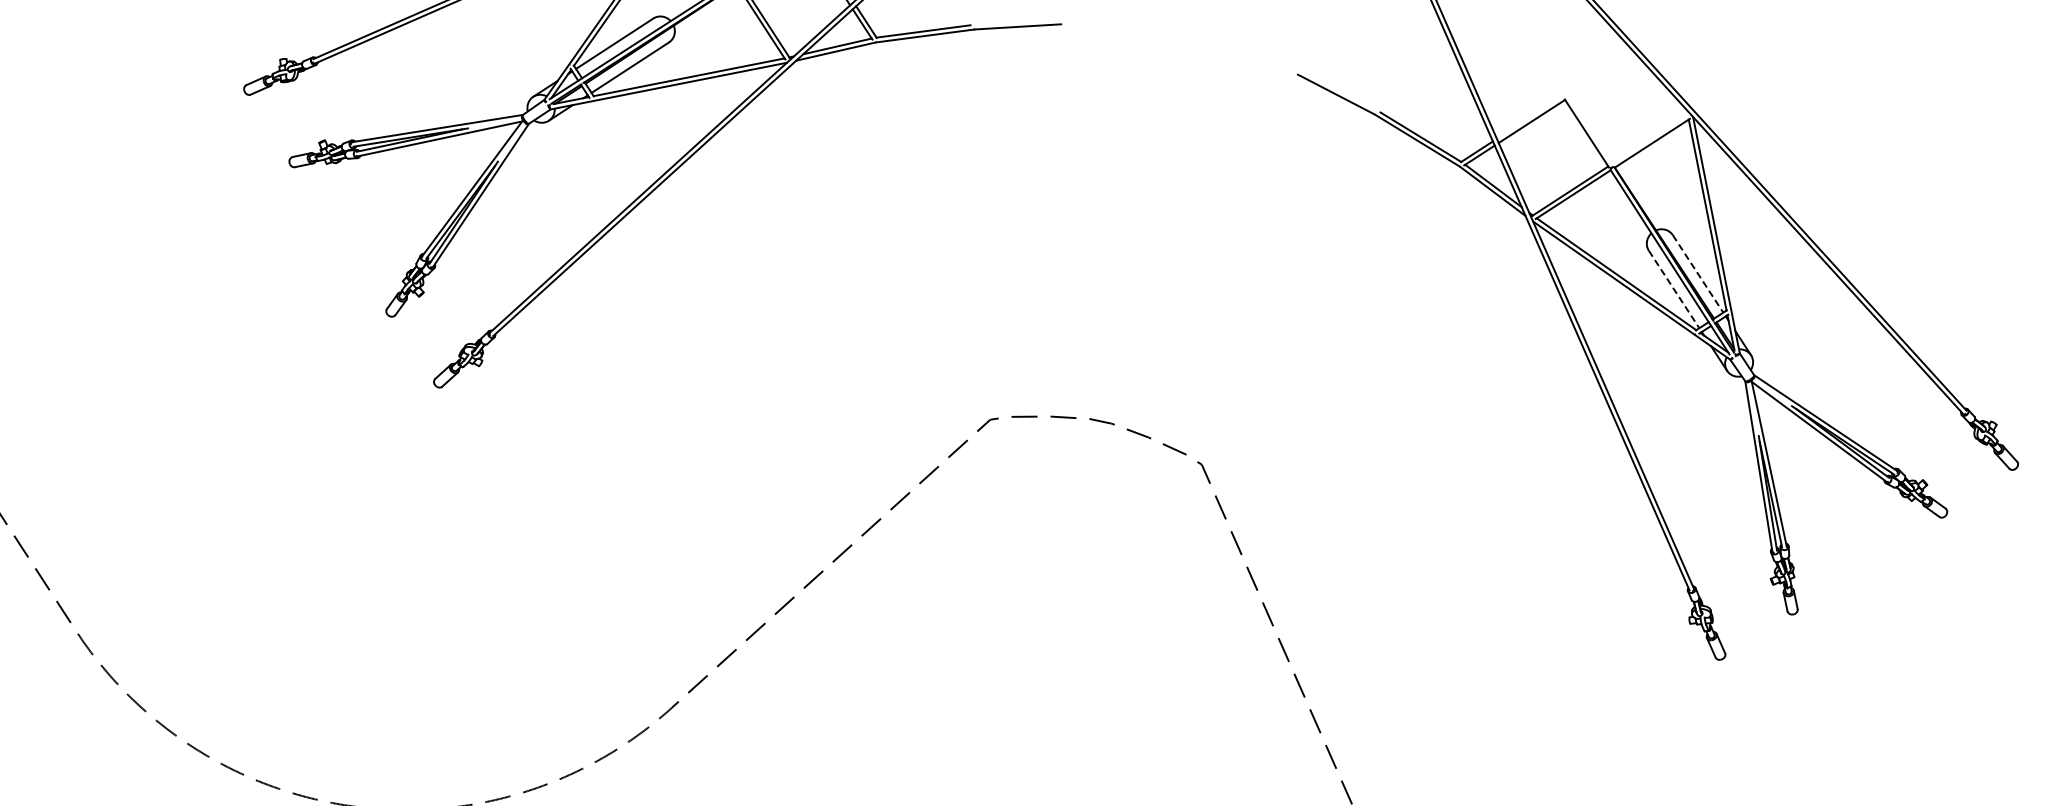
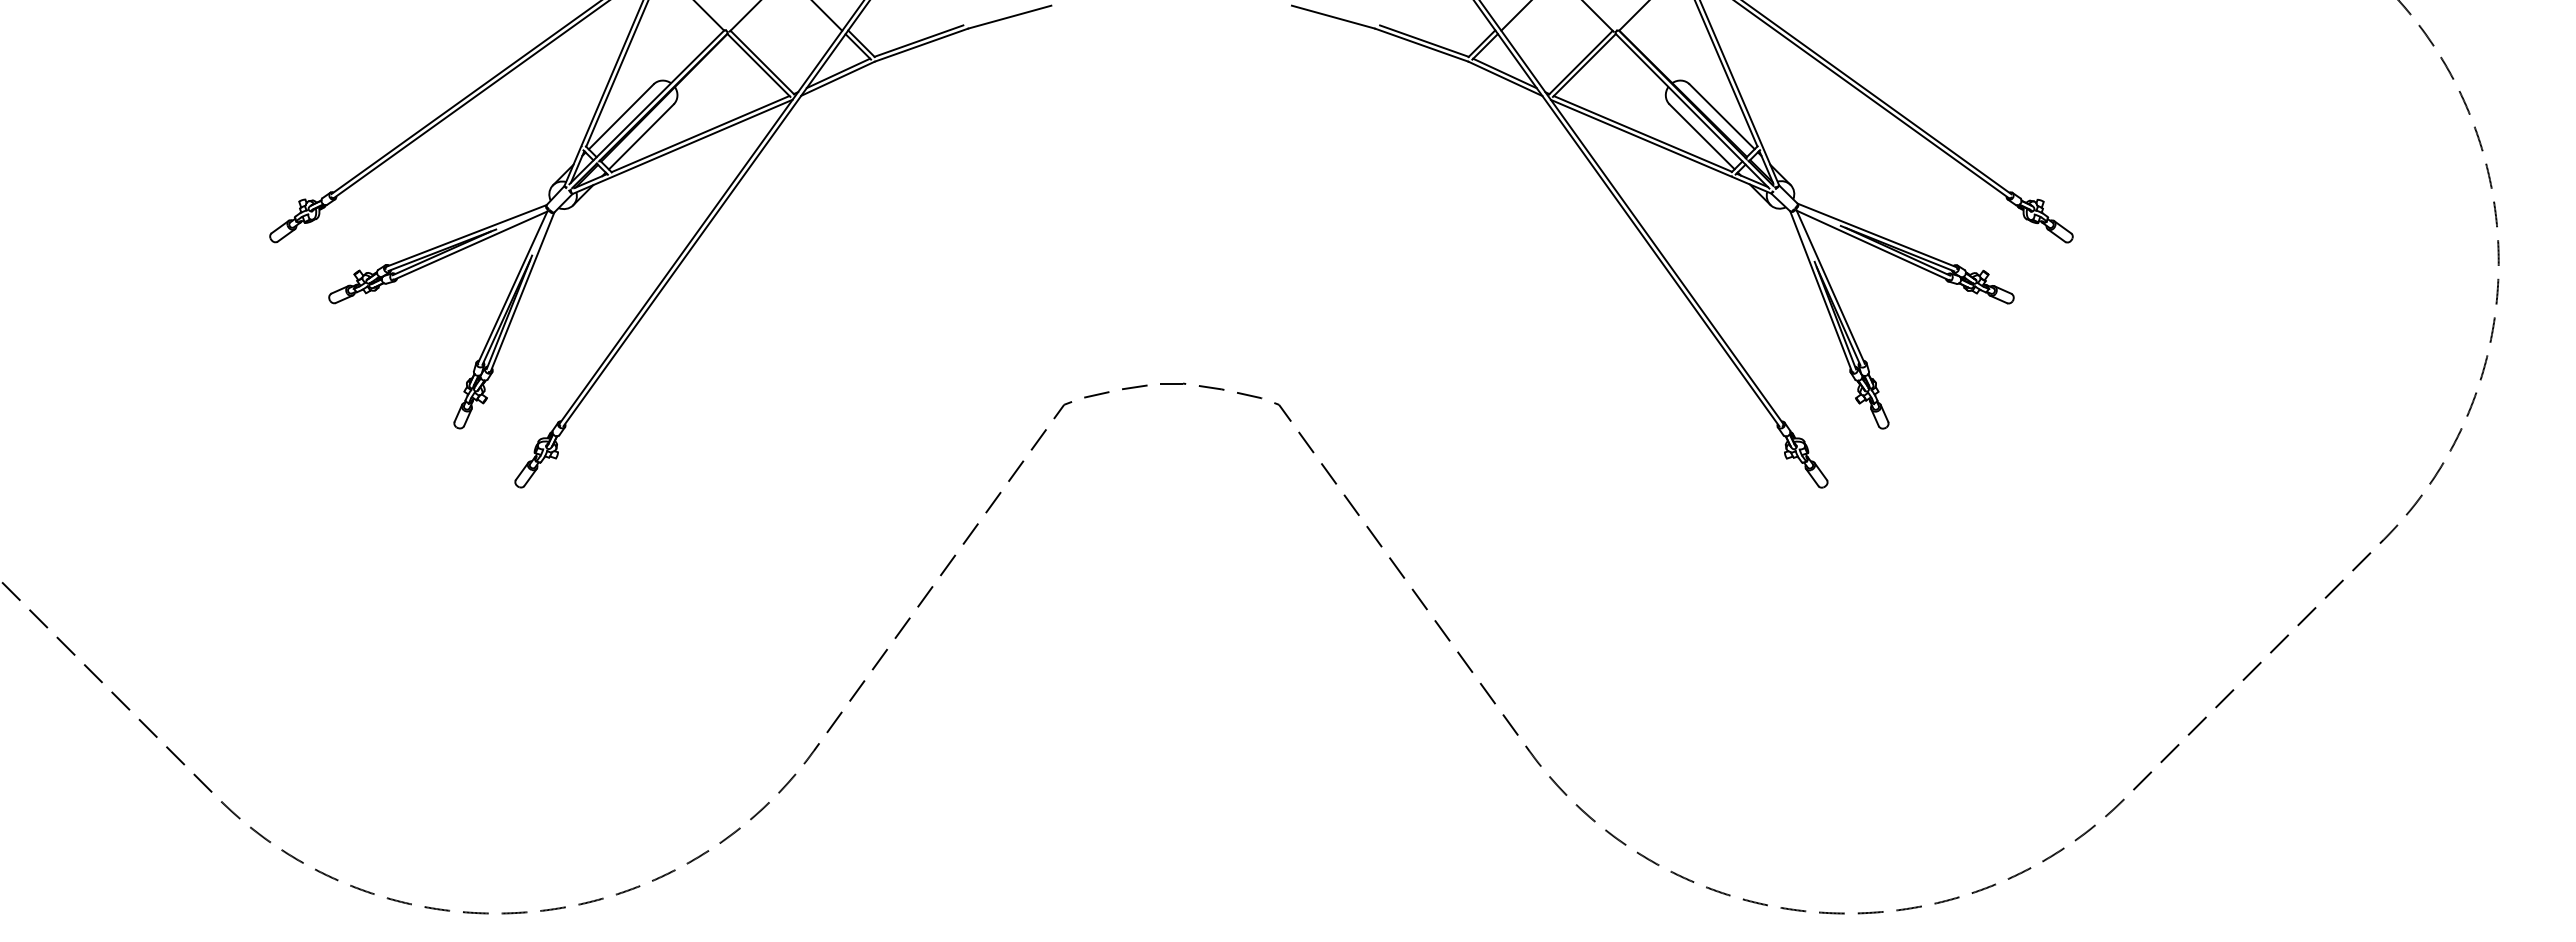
line: (1698, 273) -> (1722, 116), dashed -> solid
line: (1674, 289) -> (1702, 136), dashed -> solid

